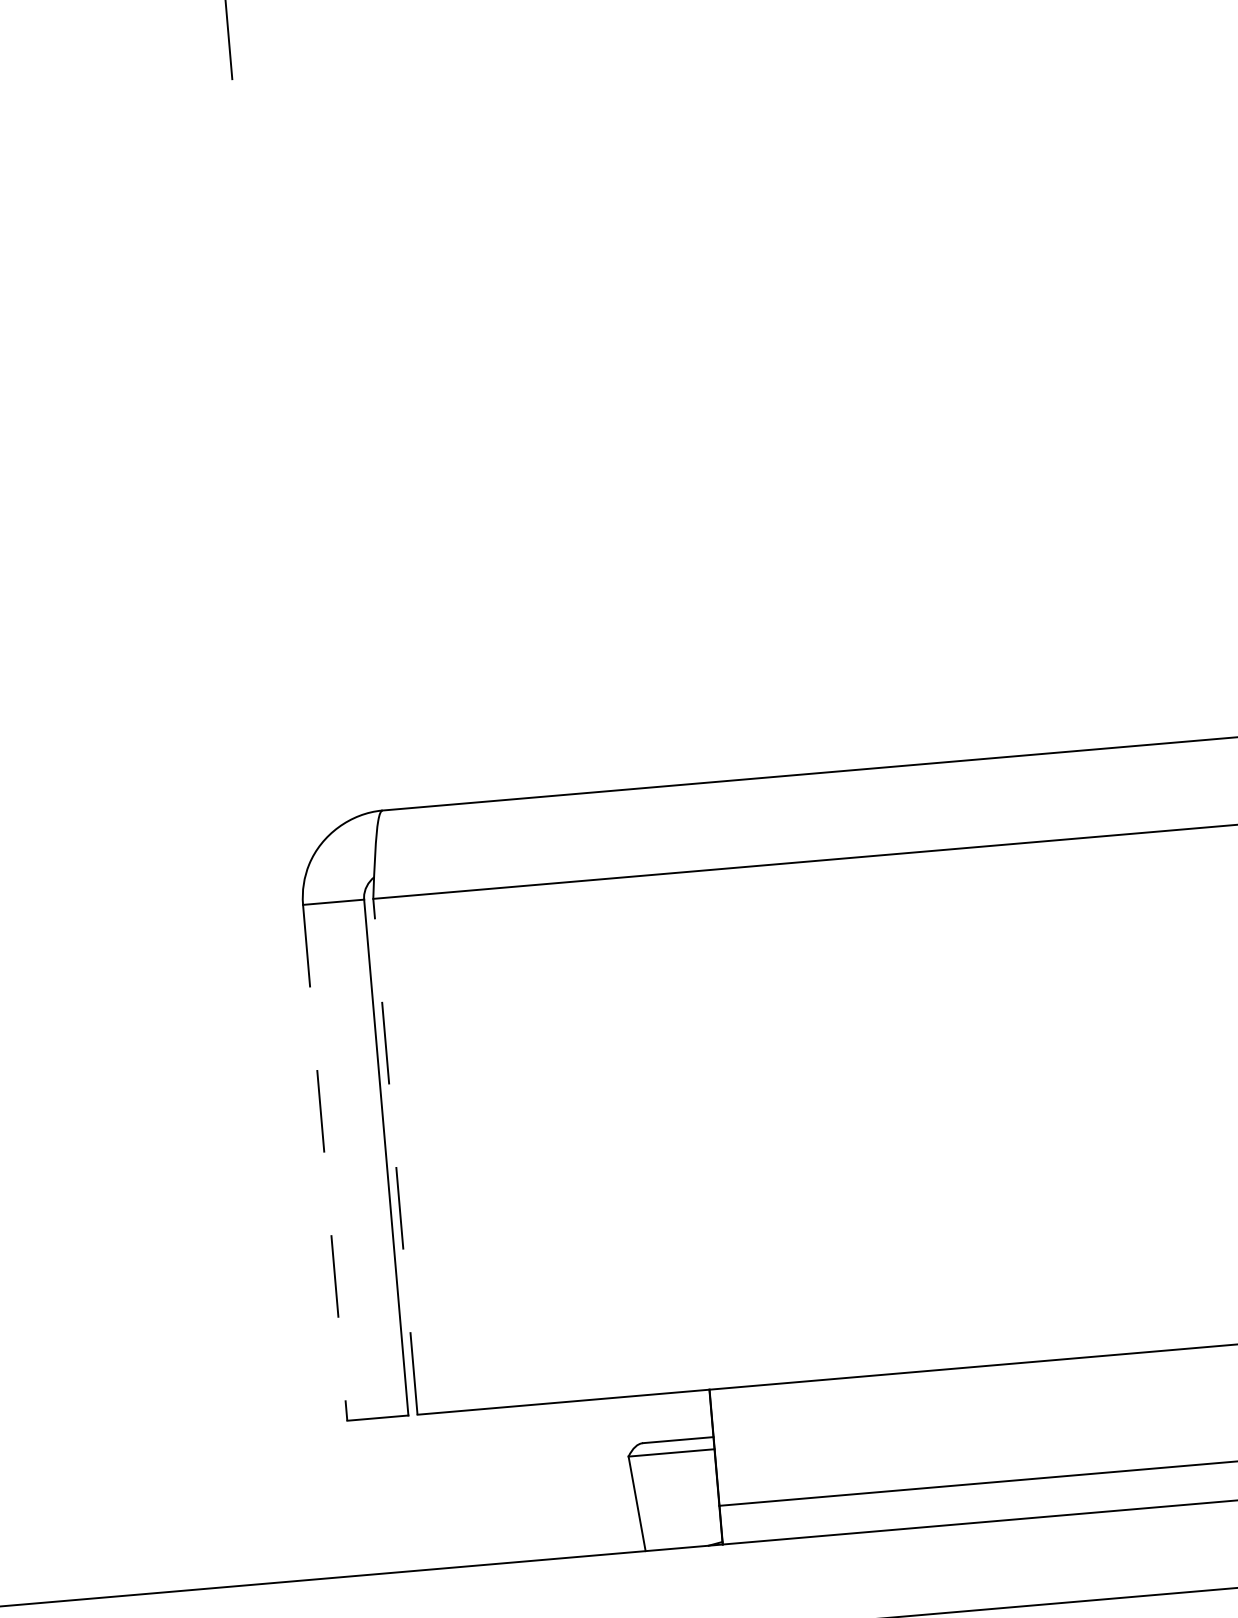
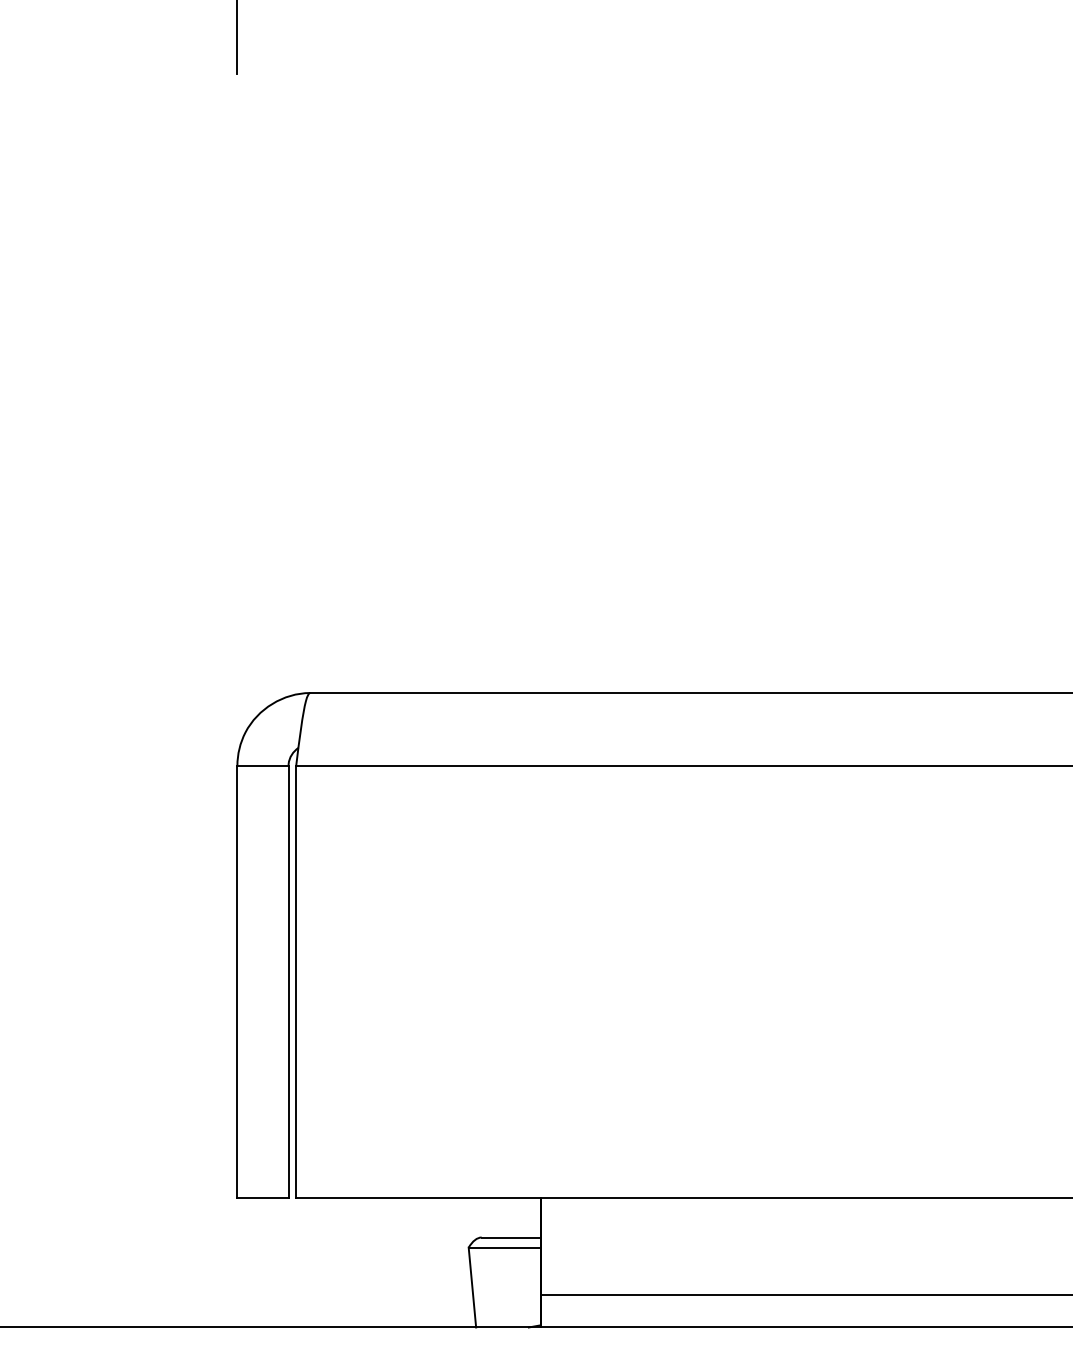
line: (395, 1156) -> (296, 981), dashed -> solid
line: (325, 1162) -> (237, 981), dashed -> solid

